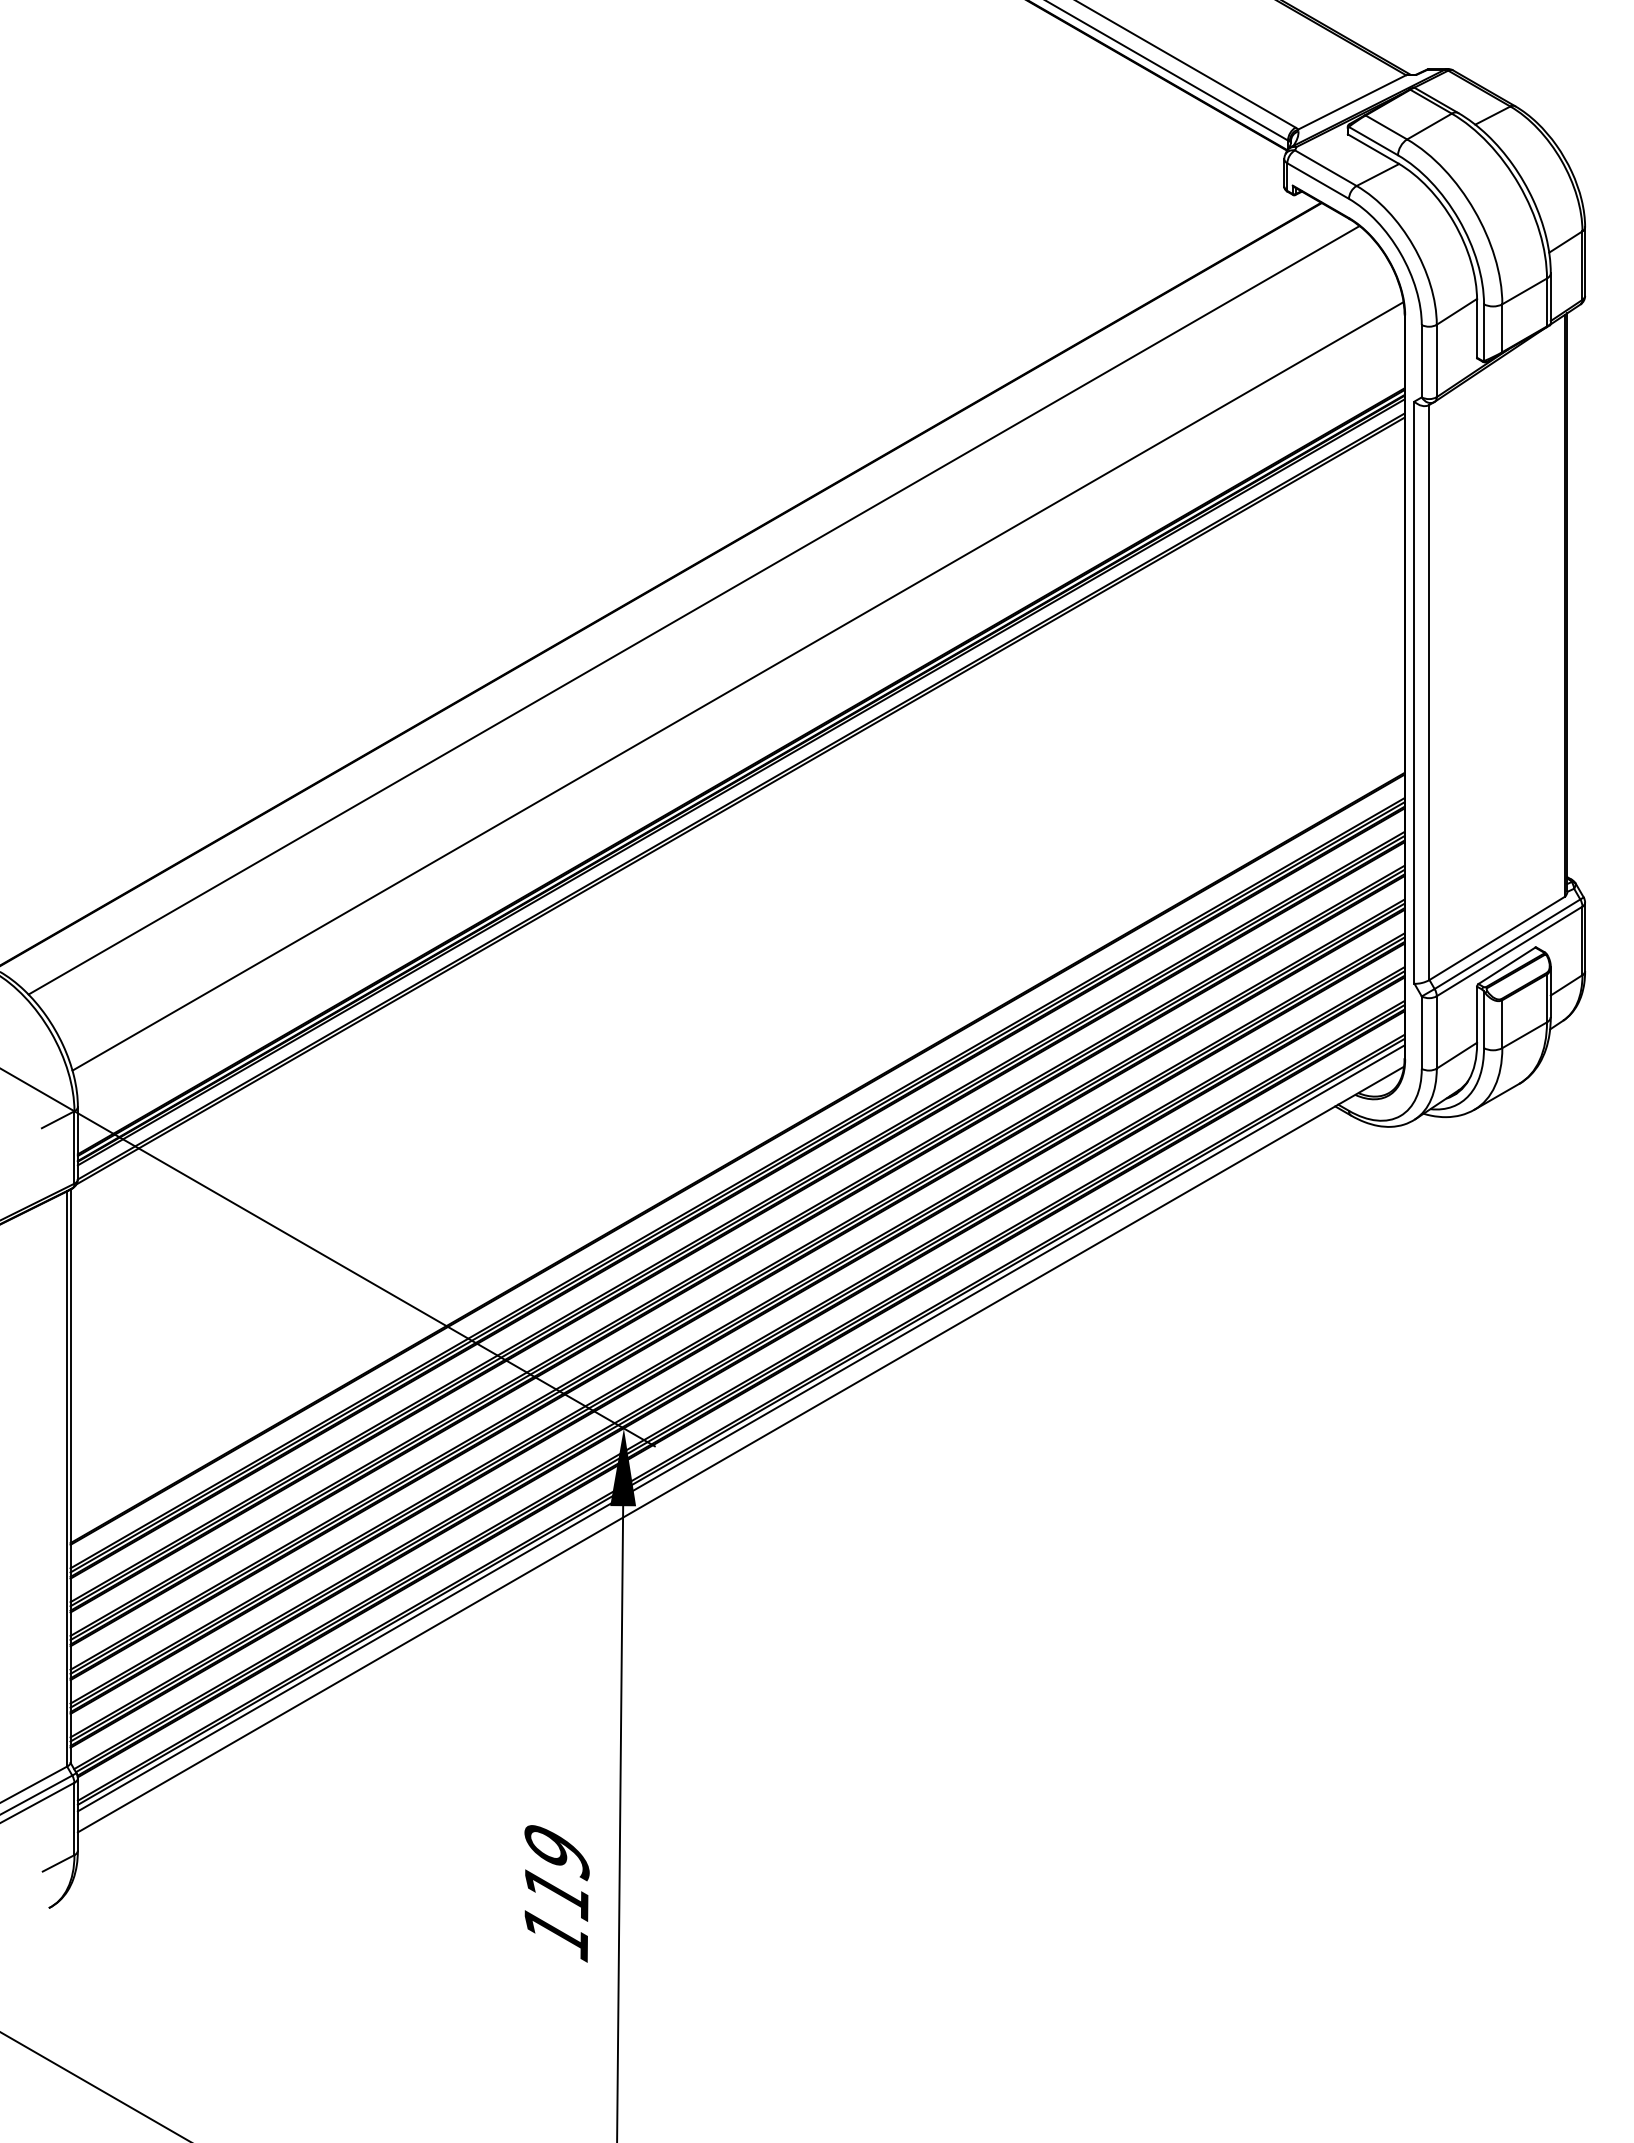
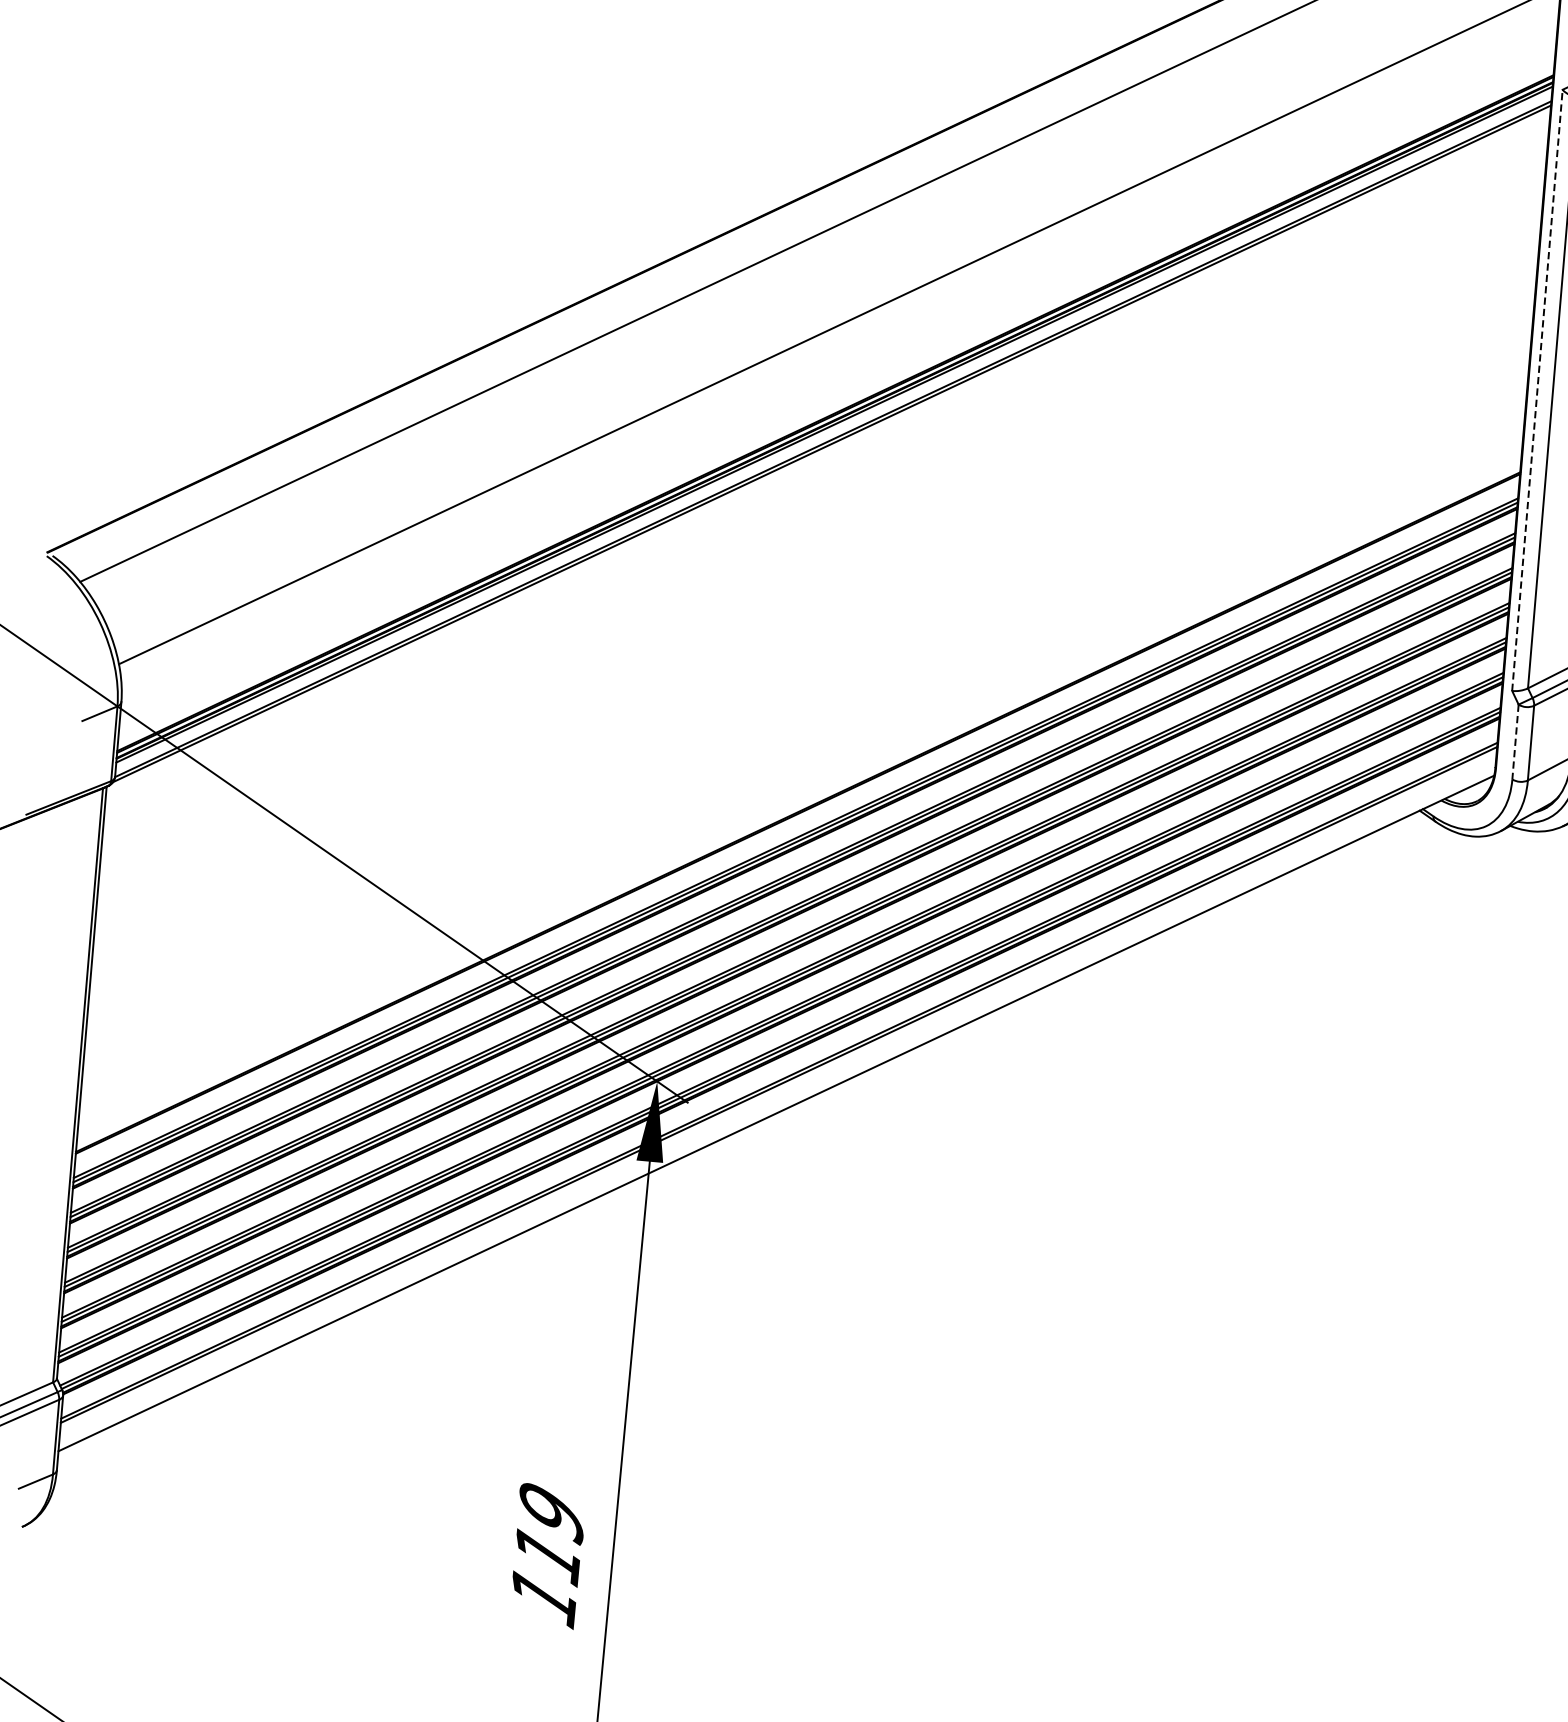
line: (1414, 692) -> (1537, 390), solid -> dashed
line: (1421, 1033) -> (1515, 742), solid -> dashed
line: (740, 1428) -> (777, 1091), removed

